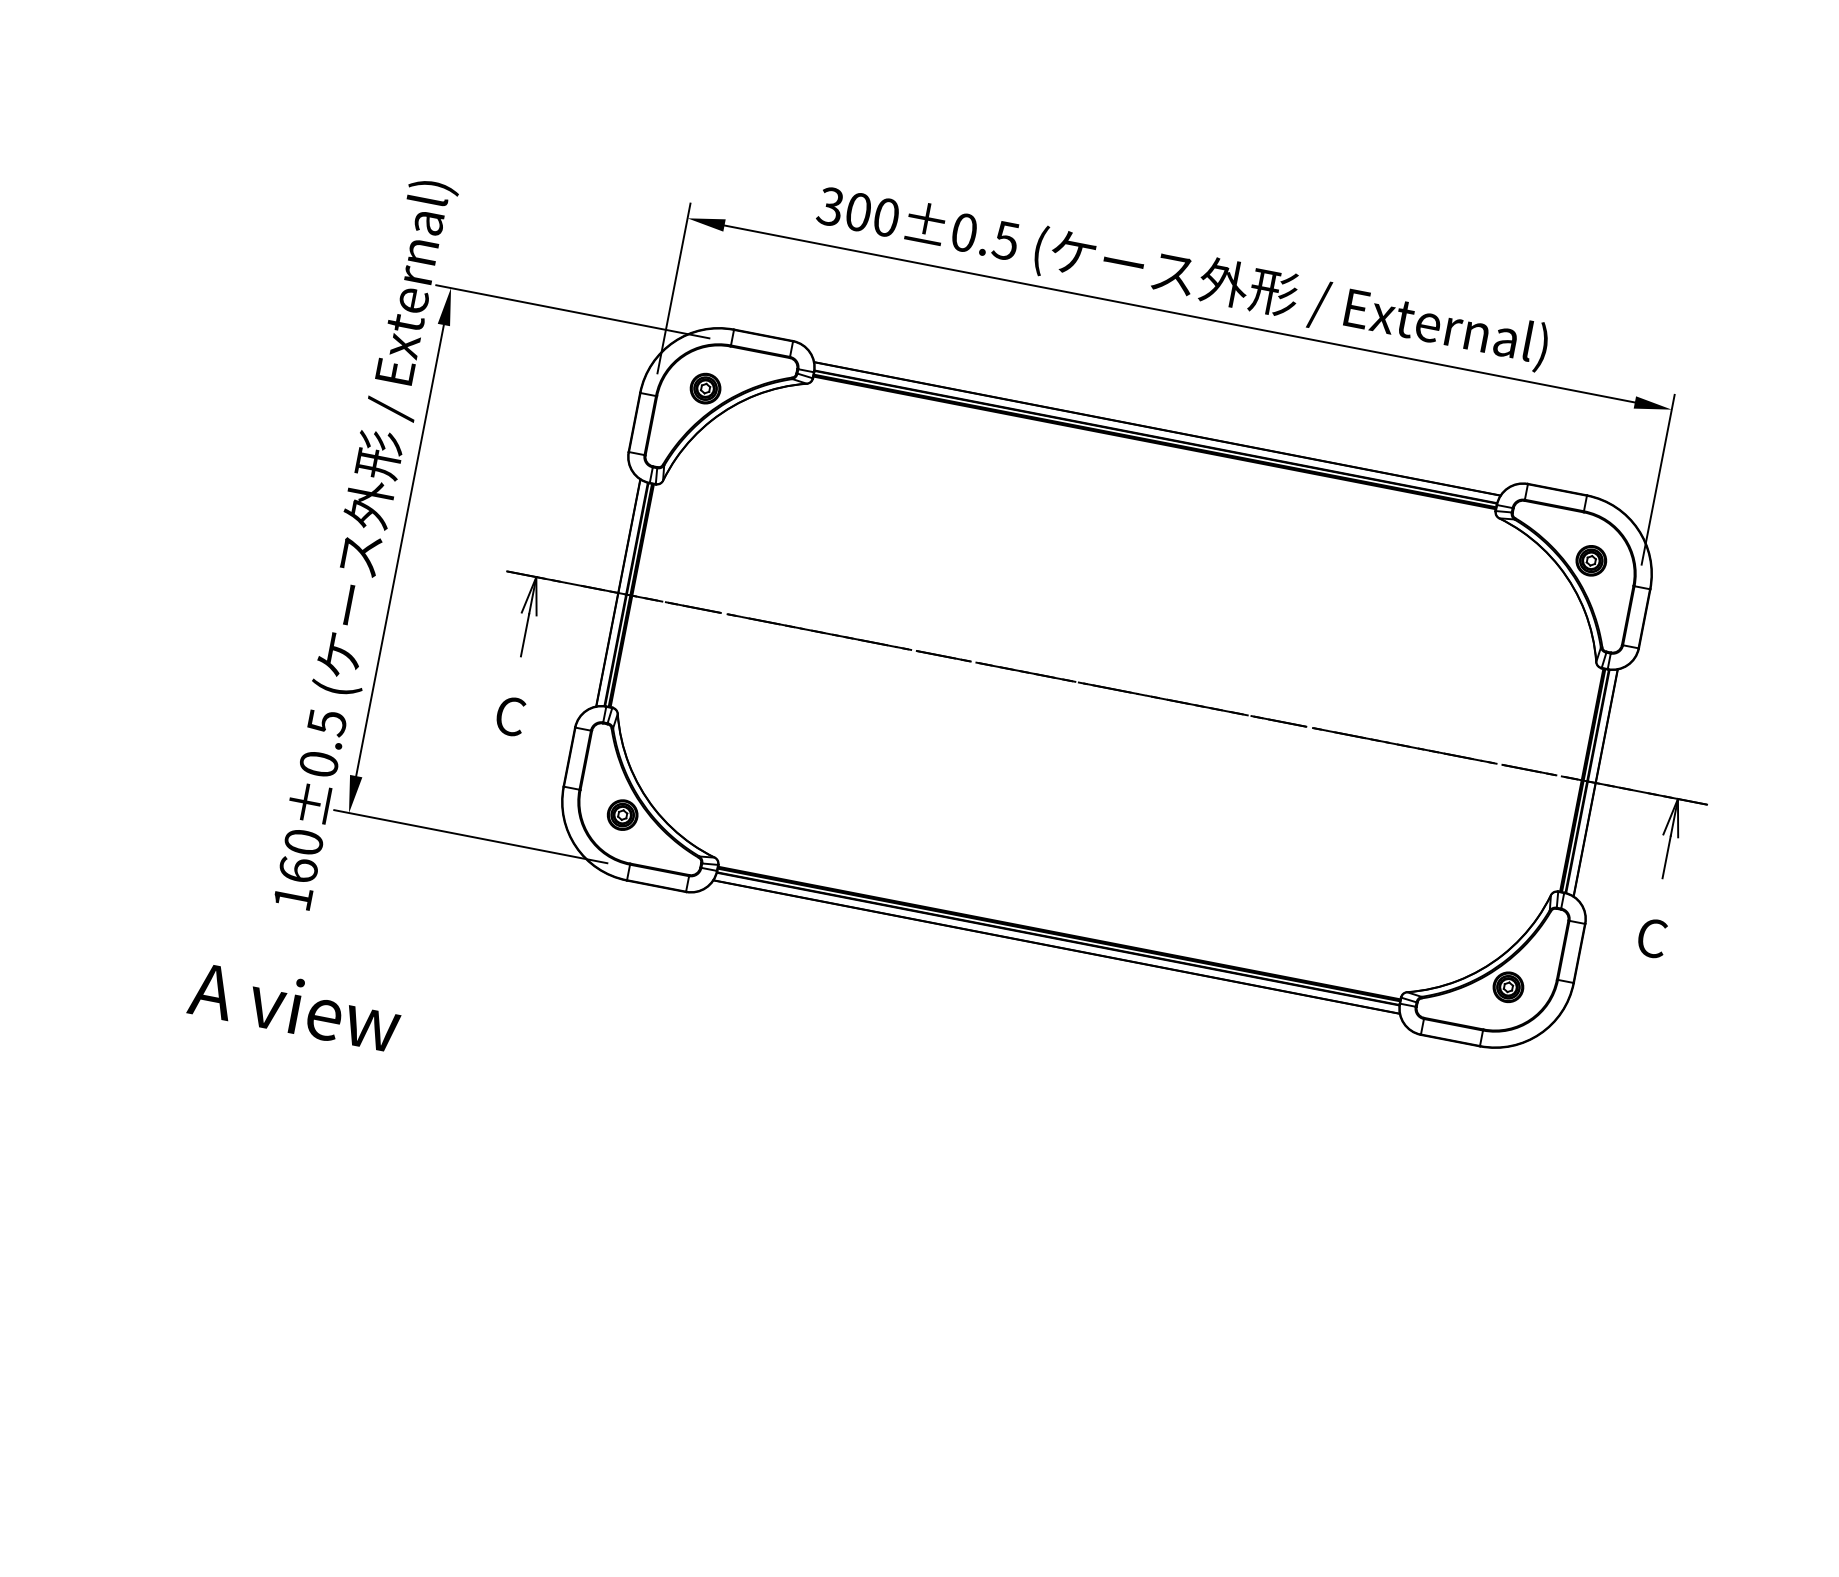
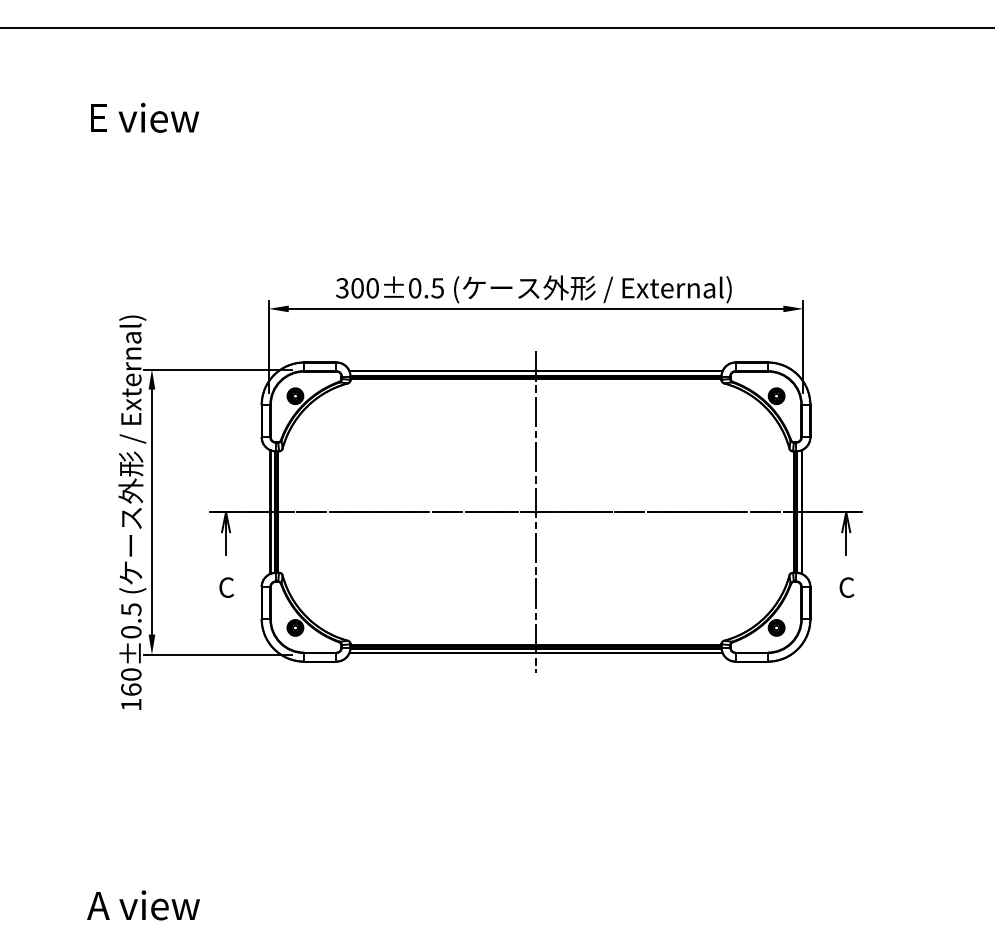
line: (1108, 687) -> (536, 511), added
text: (295, 1006) -> (143, 905), moved

